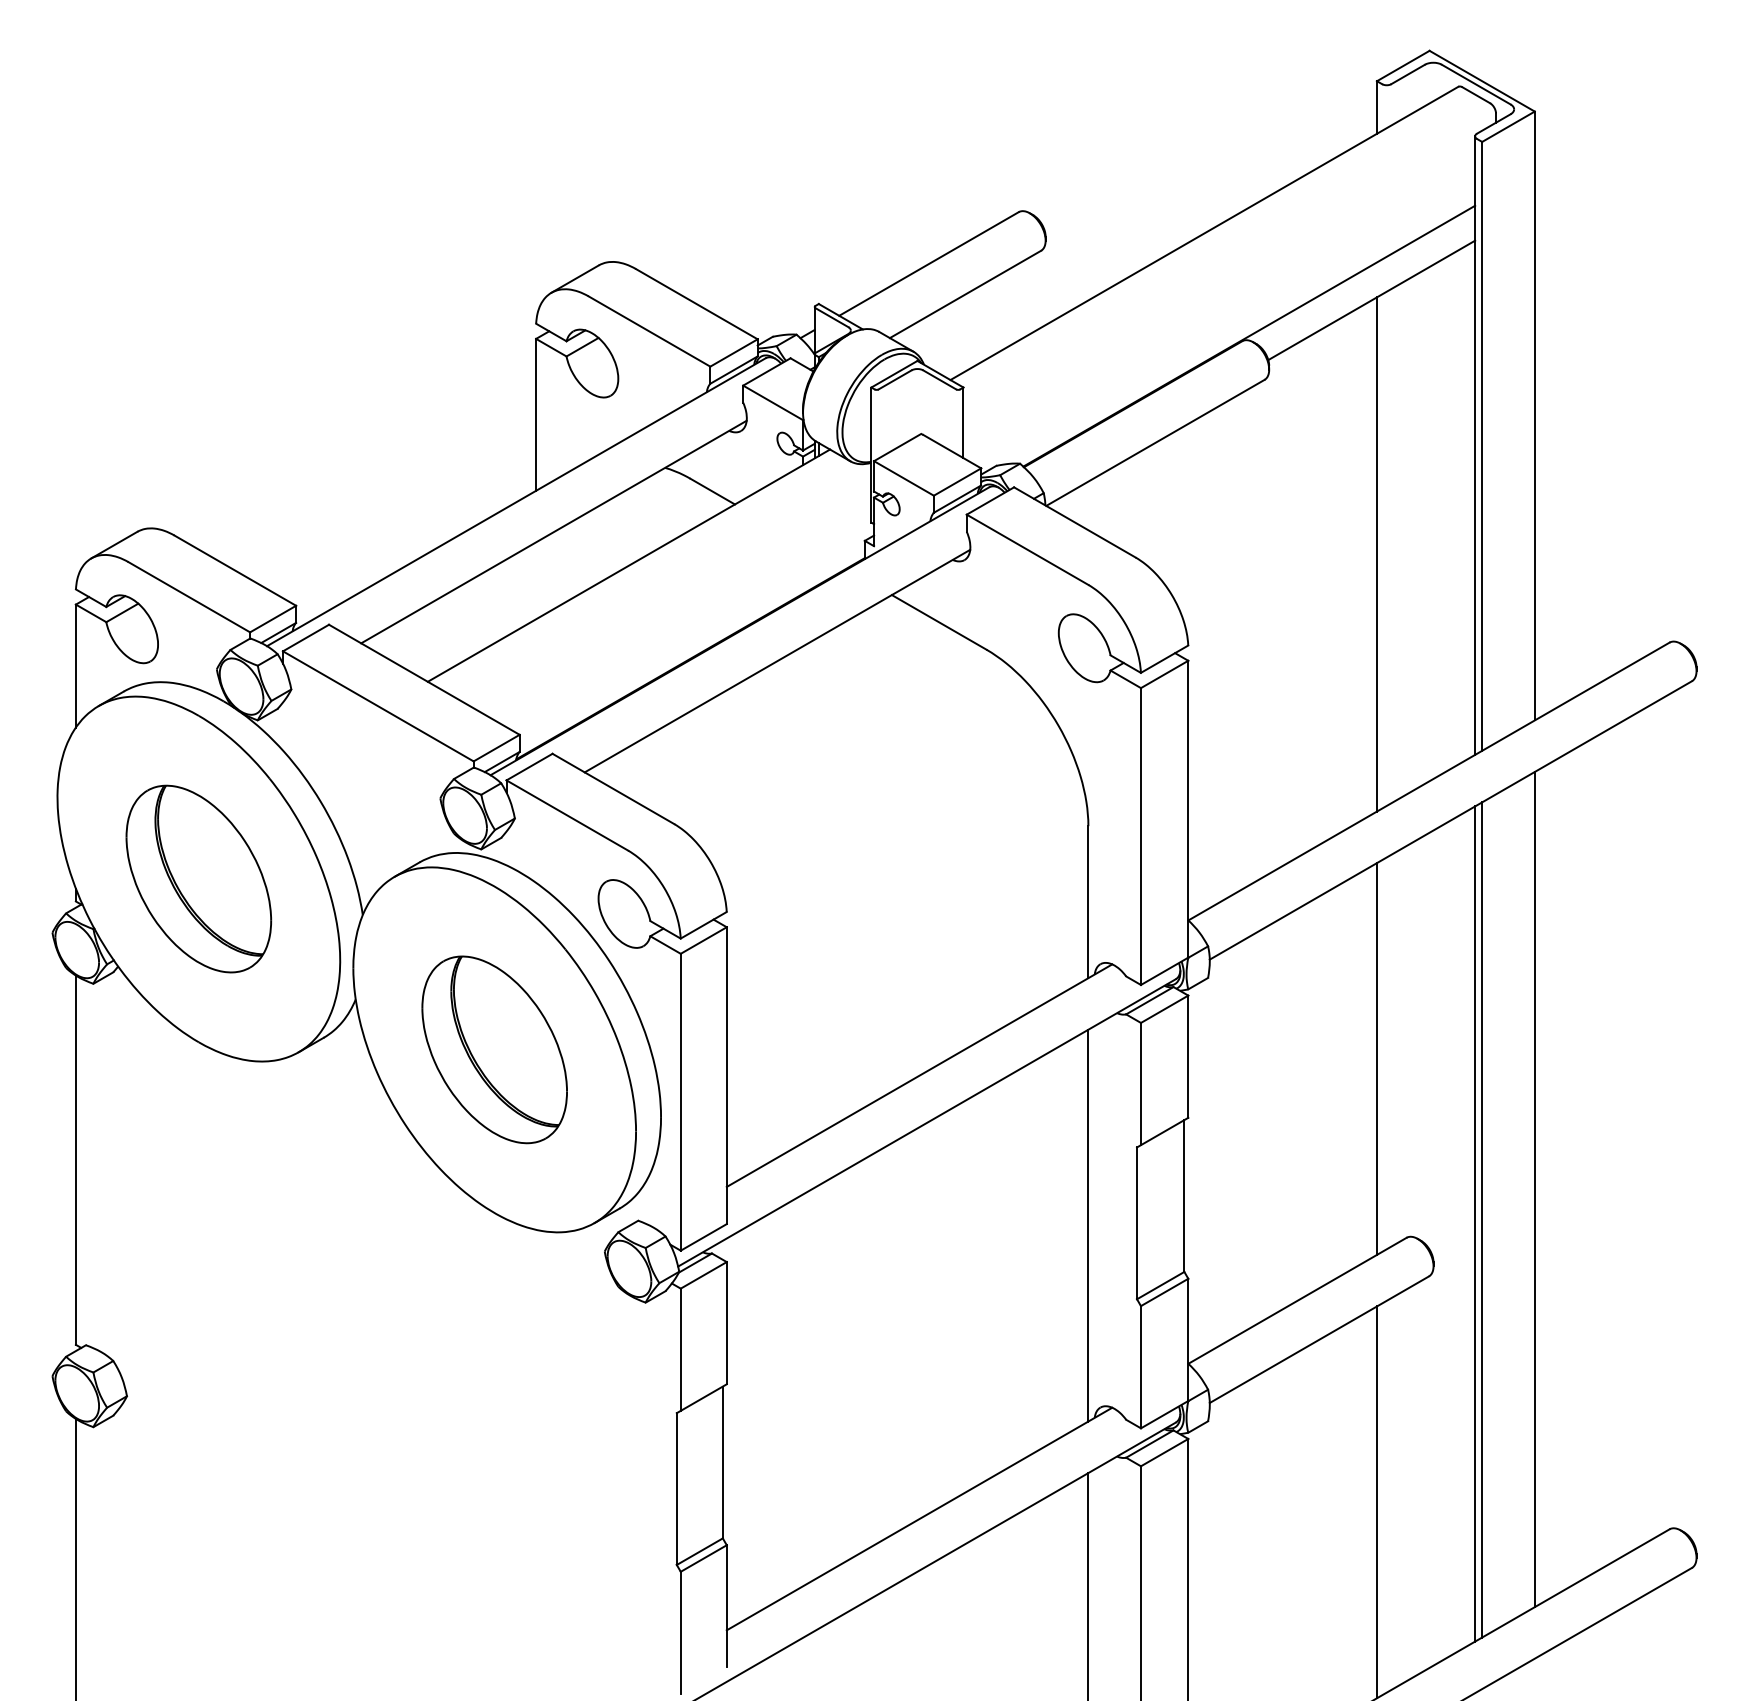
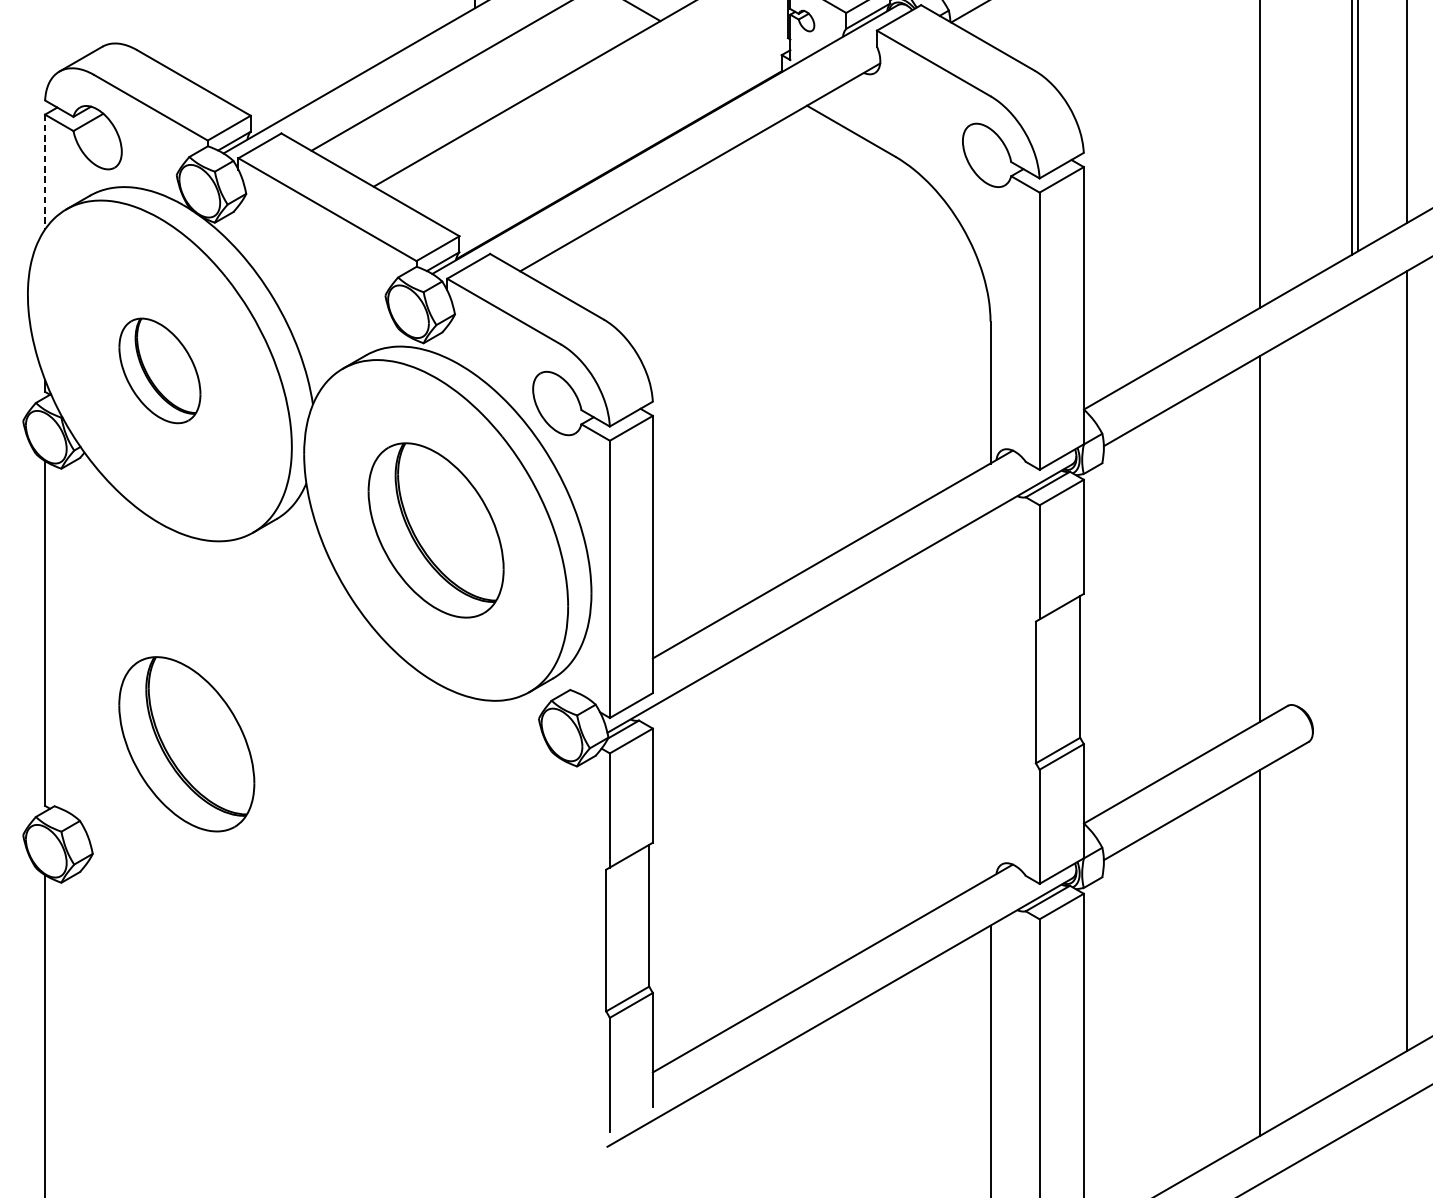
line: (75, 666) -> (44, 172), solid -> dashed
part: (198, 878) -> (159, 370), size x0.6
line: (1482, 1219) -> (1358, 688), removed
line: (1475, 1223) -> (1352, 692), removed
line: (1088, 1225) -> (990, 694), removed
part: (227, 1278) -> (186, 743), added

